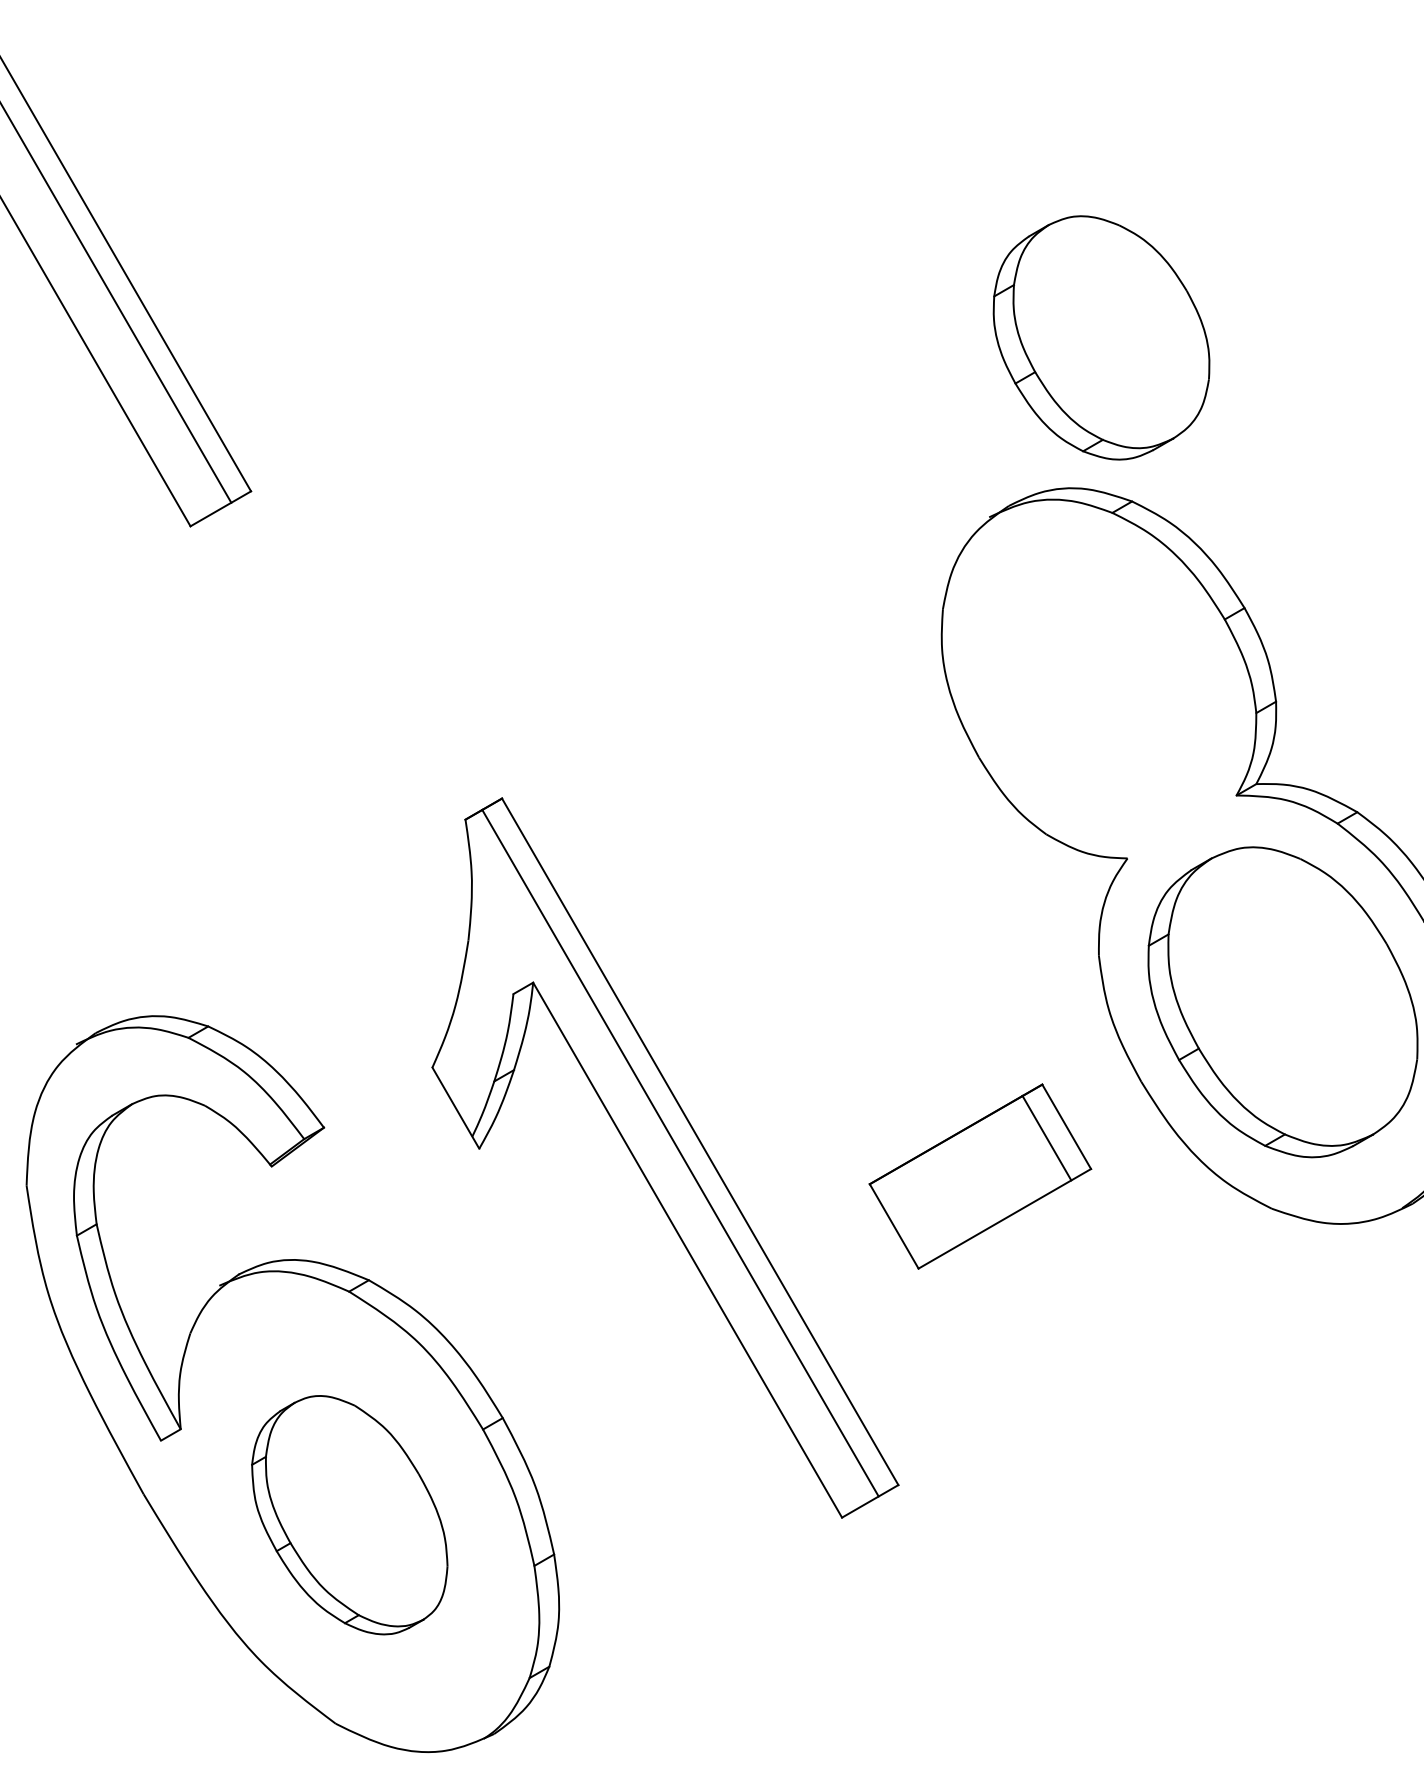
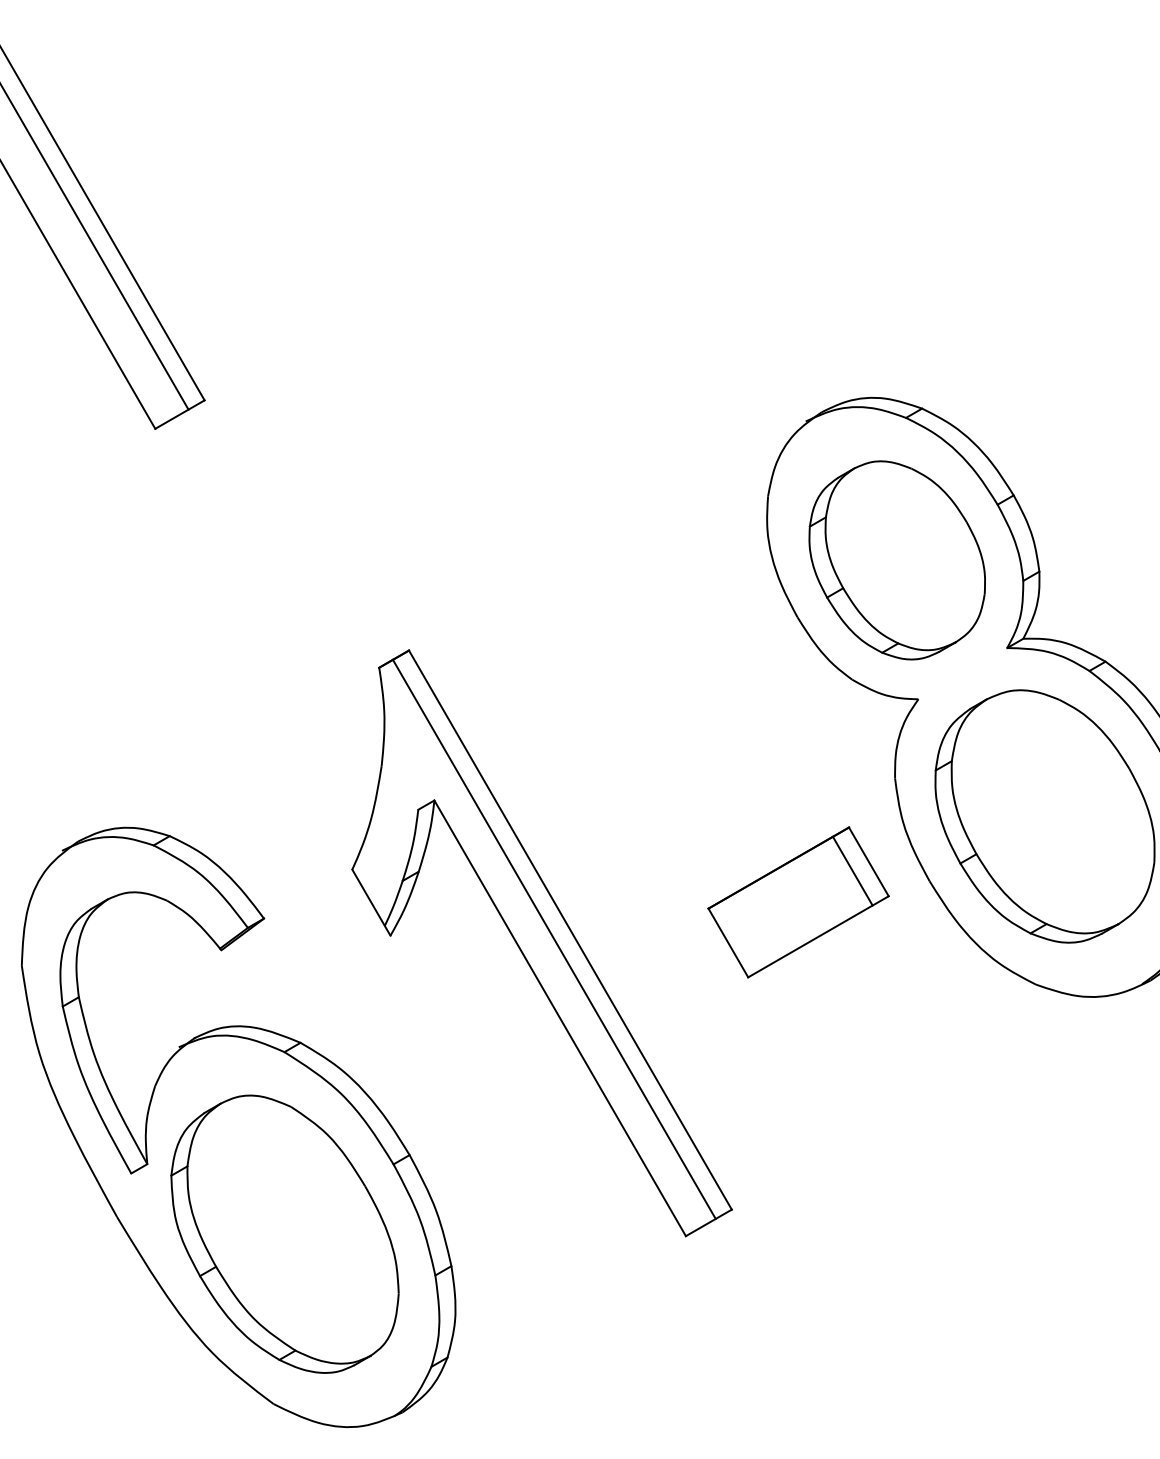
part: (1100, 338) -> (896, 560), moved
part: (980, 1176) -> (798, 902), moved
part: (349, 1514) -> (284, 1233), size x1.43

